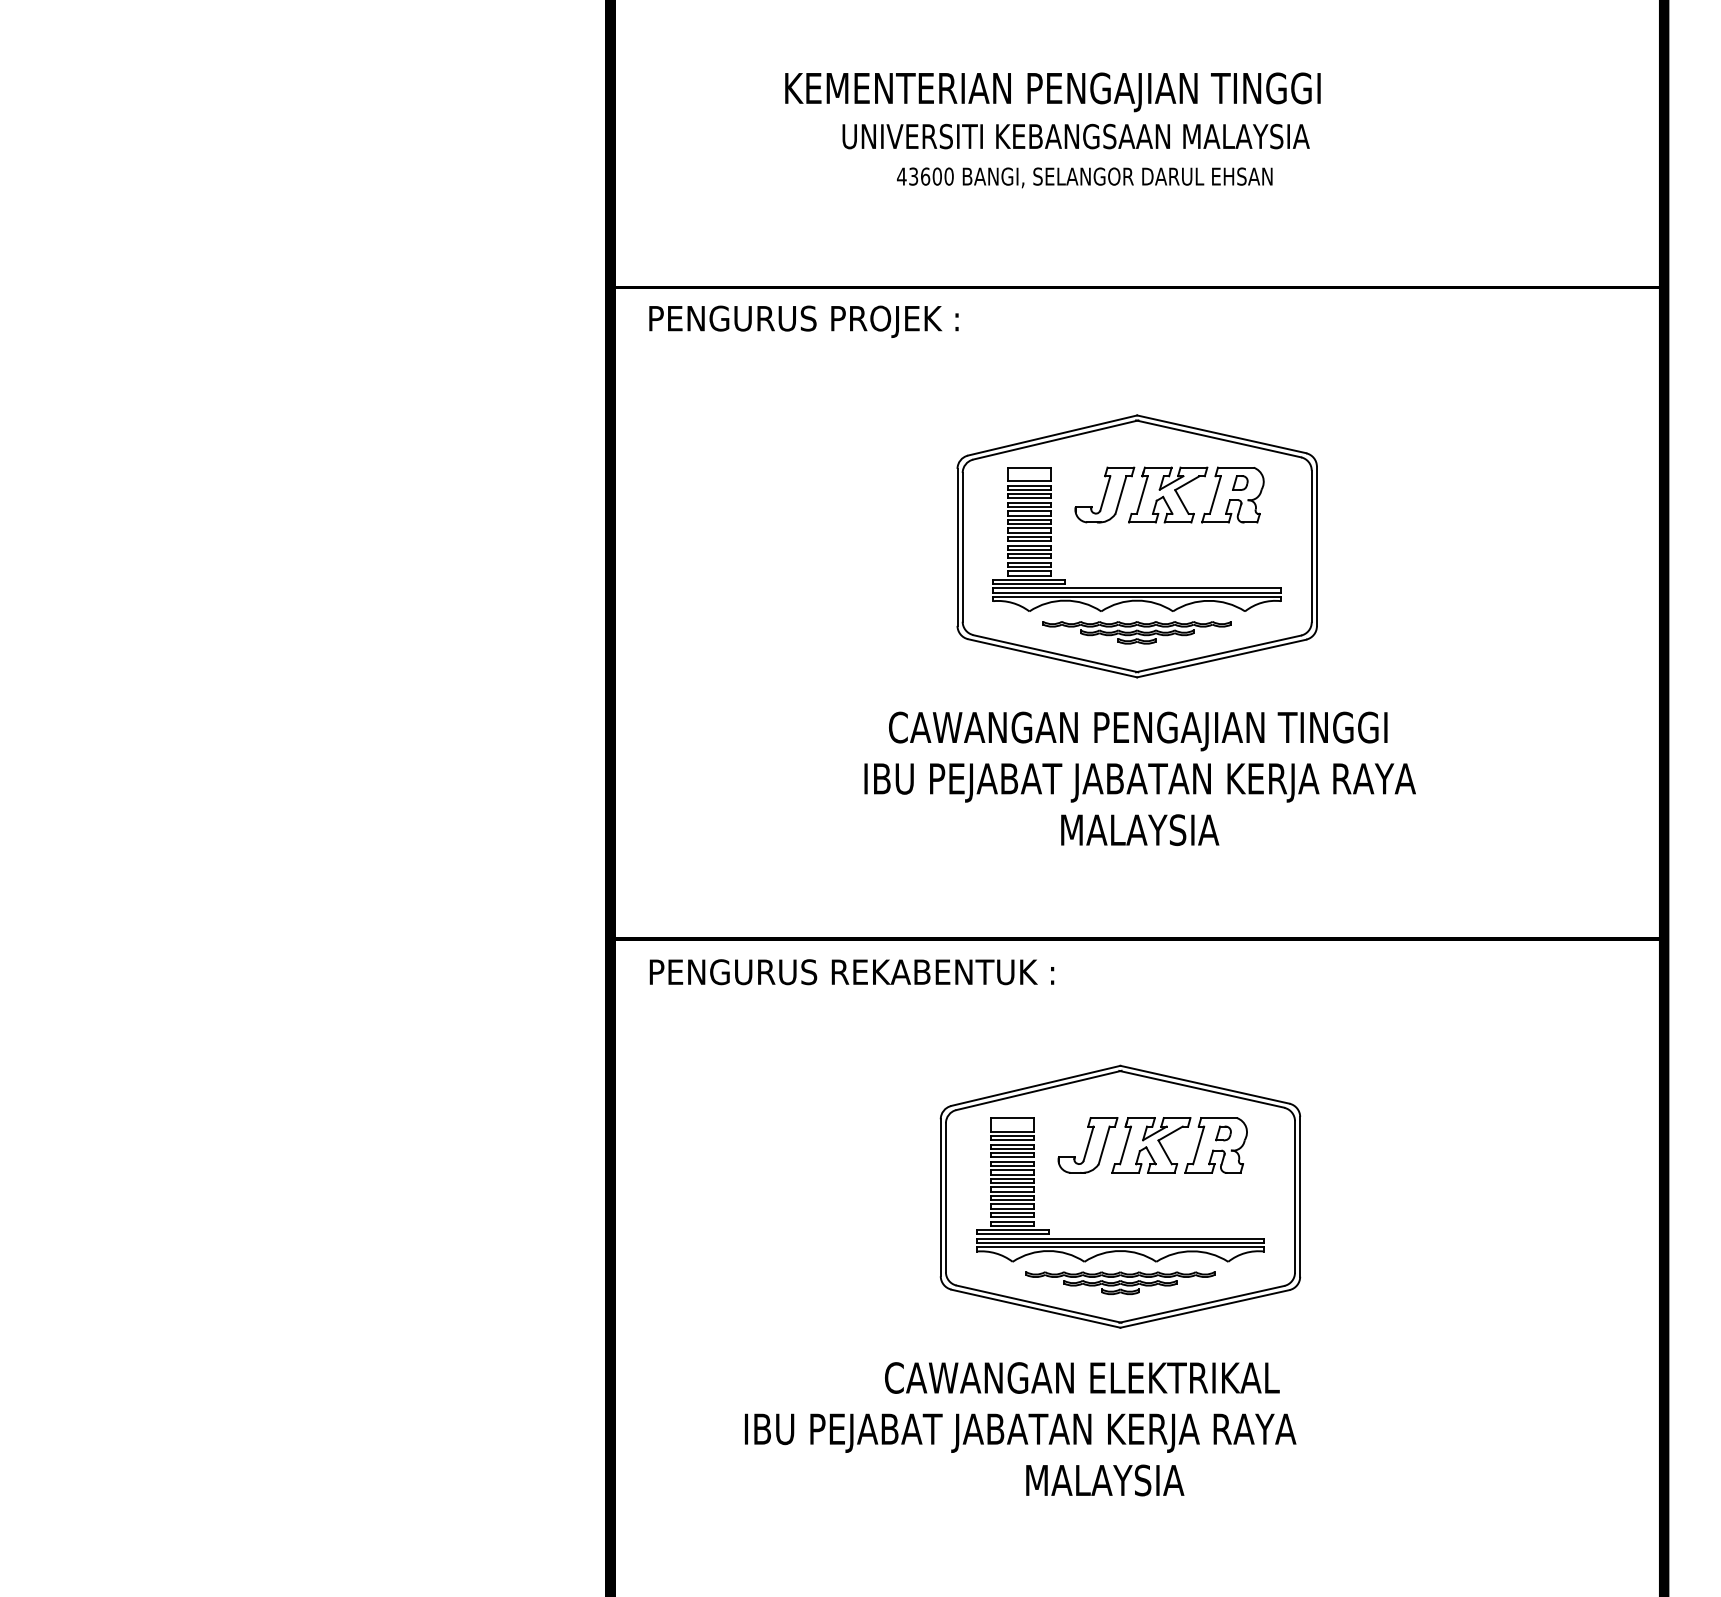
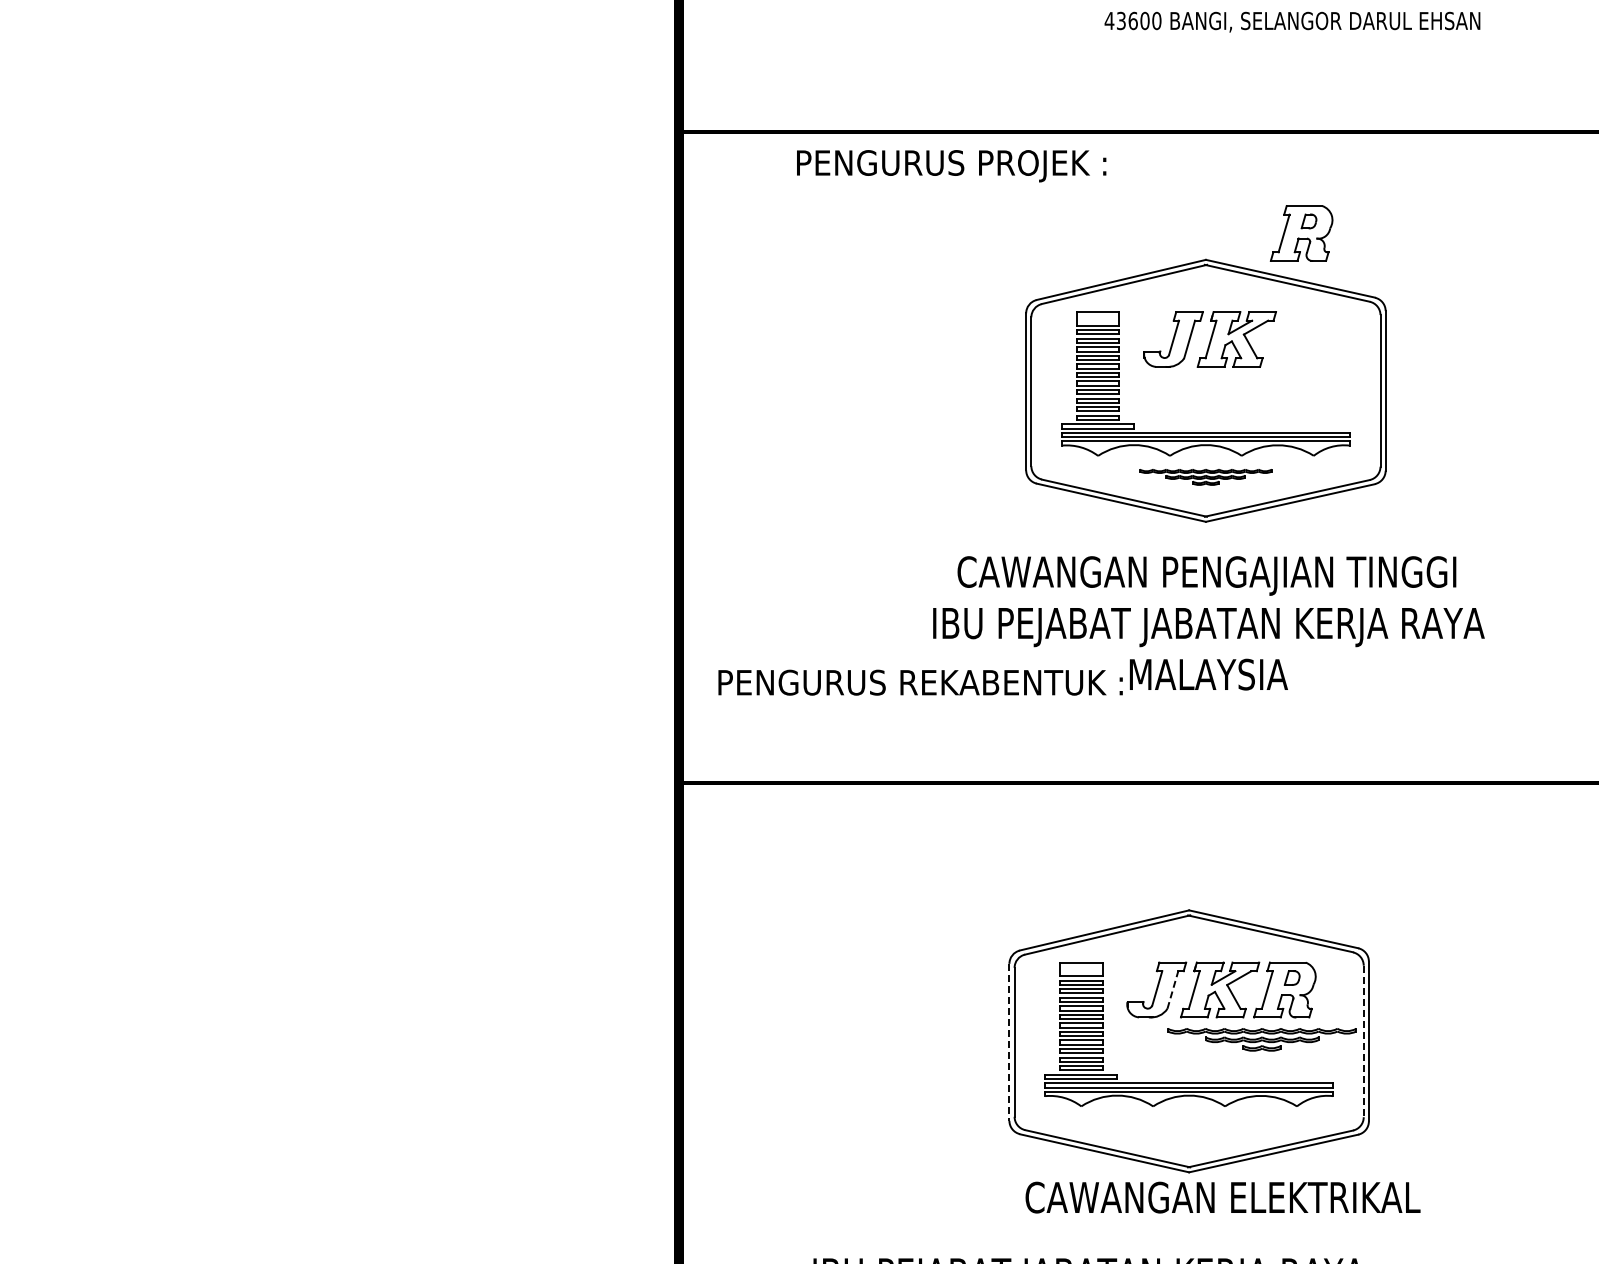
text: (1084, 177) -> (1292, 21), moved
text: (803, 321) -> (951, 165), moved
part: (1232, 494) -> (1301, 232), moved
part: (1136, 632) -> (1205, 476), size x0.7
text: (851, 972) -> (920, 683), moved
line: (1104, 1145) -> (1173, 990), solid -> dashed
line: (1295, 1196) -> (1364, 1041), solid -> dashed
line: (940, 1198) -> (1009, 1043), solid -> dashed
part: (1120, 1283) -> (1262, 1040), moved
text: (1082, 1377) -> (1223, 1197), moved

